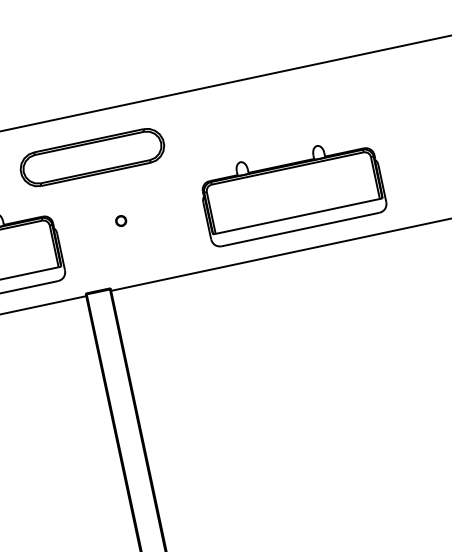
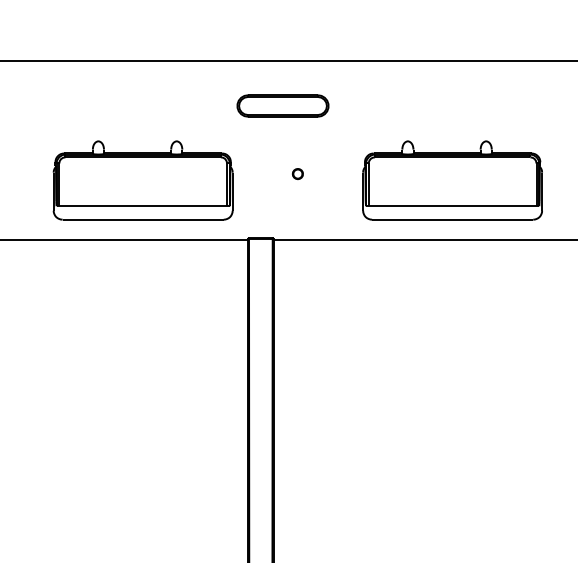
part: (91, 157) -> (282, 105), size x0.62
part: (292, 191) -> (452, 180), moved

